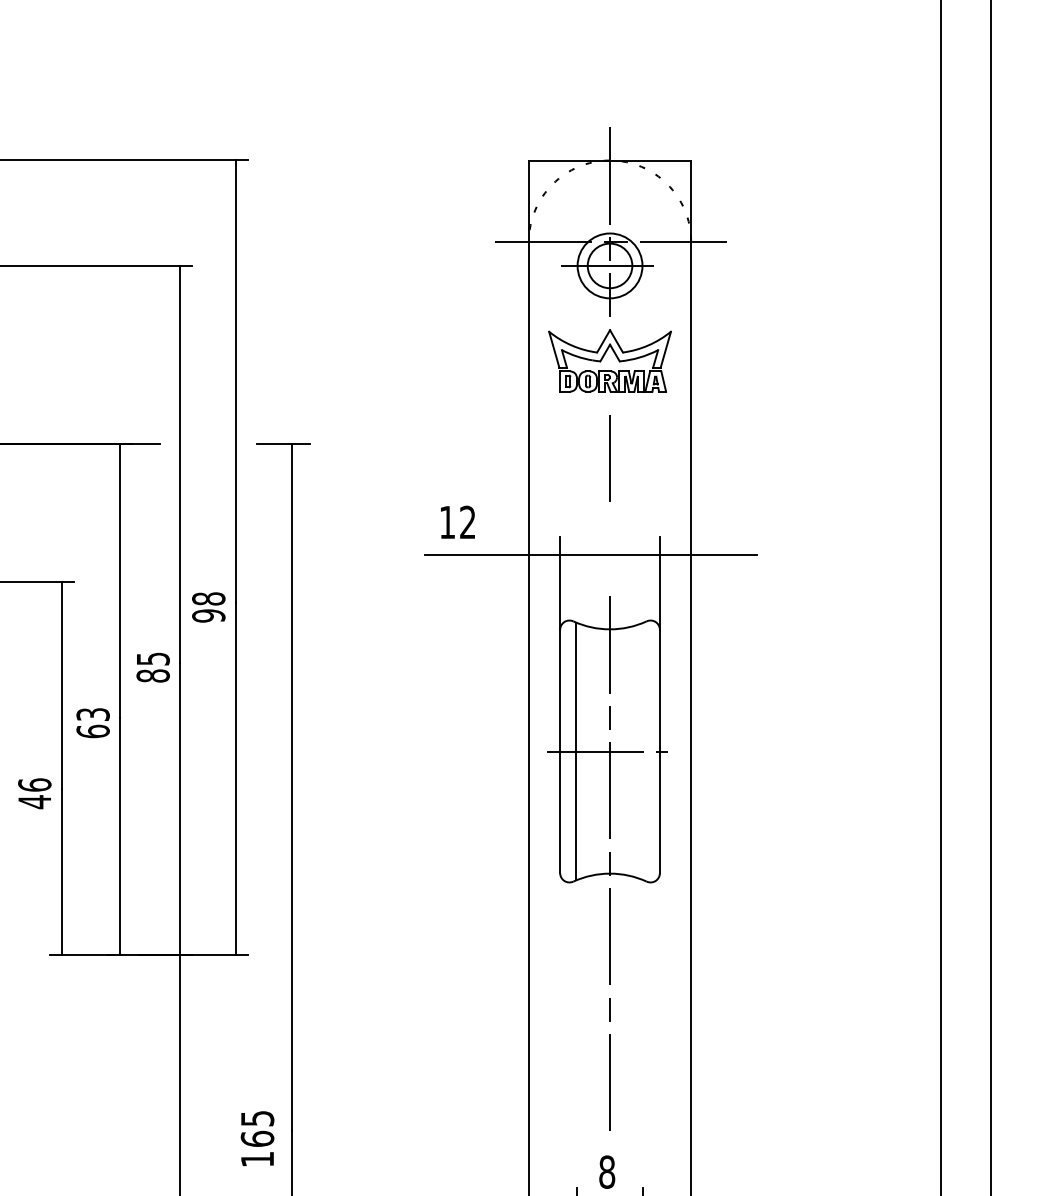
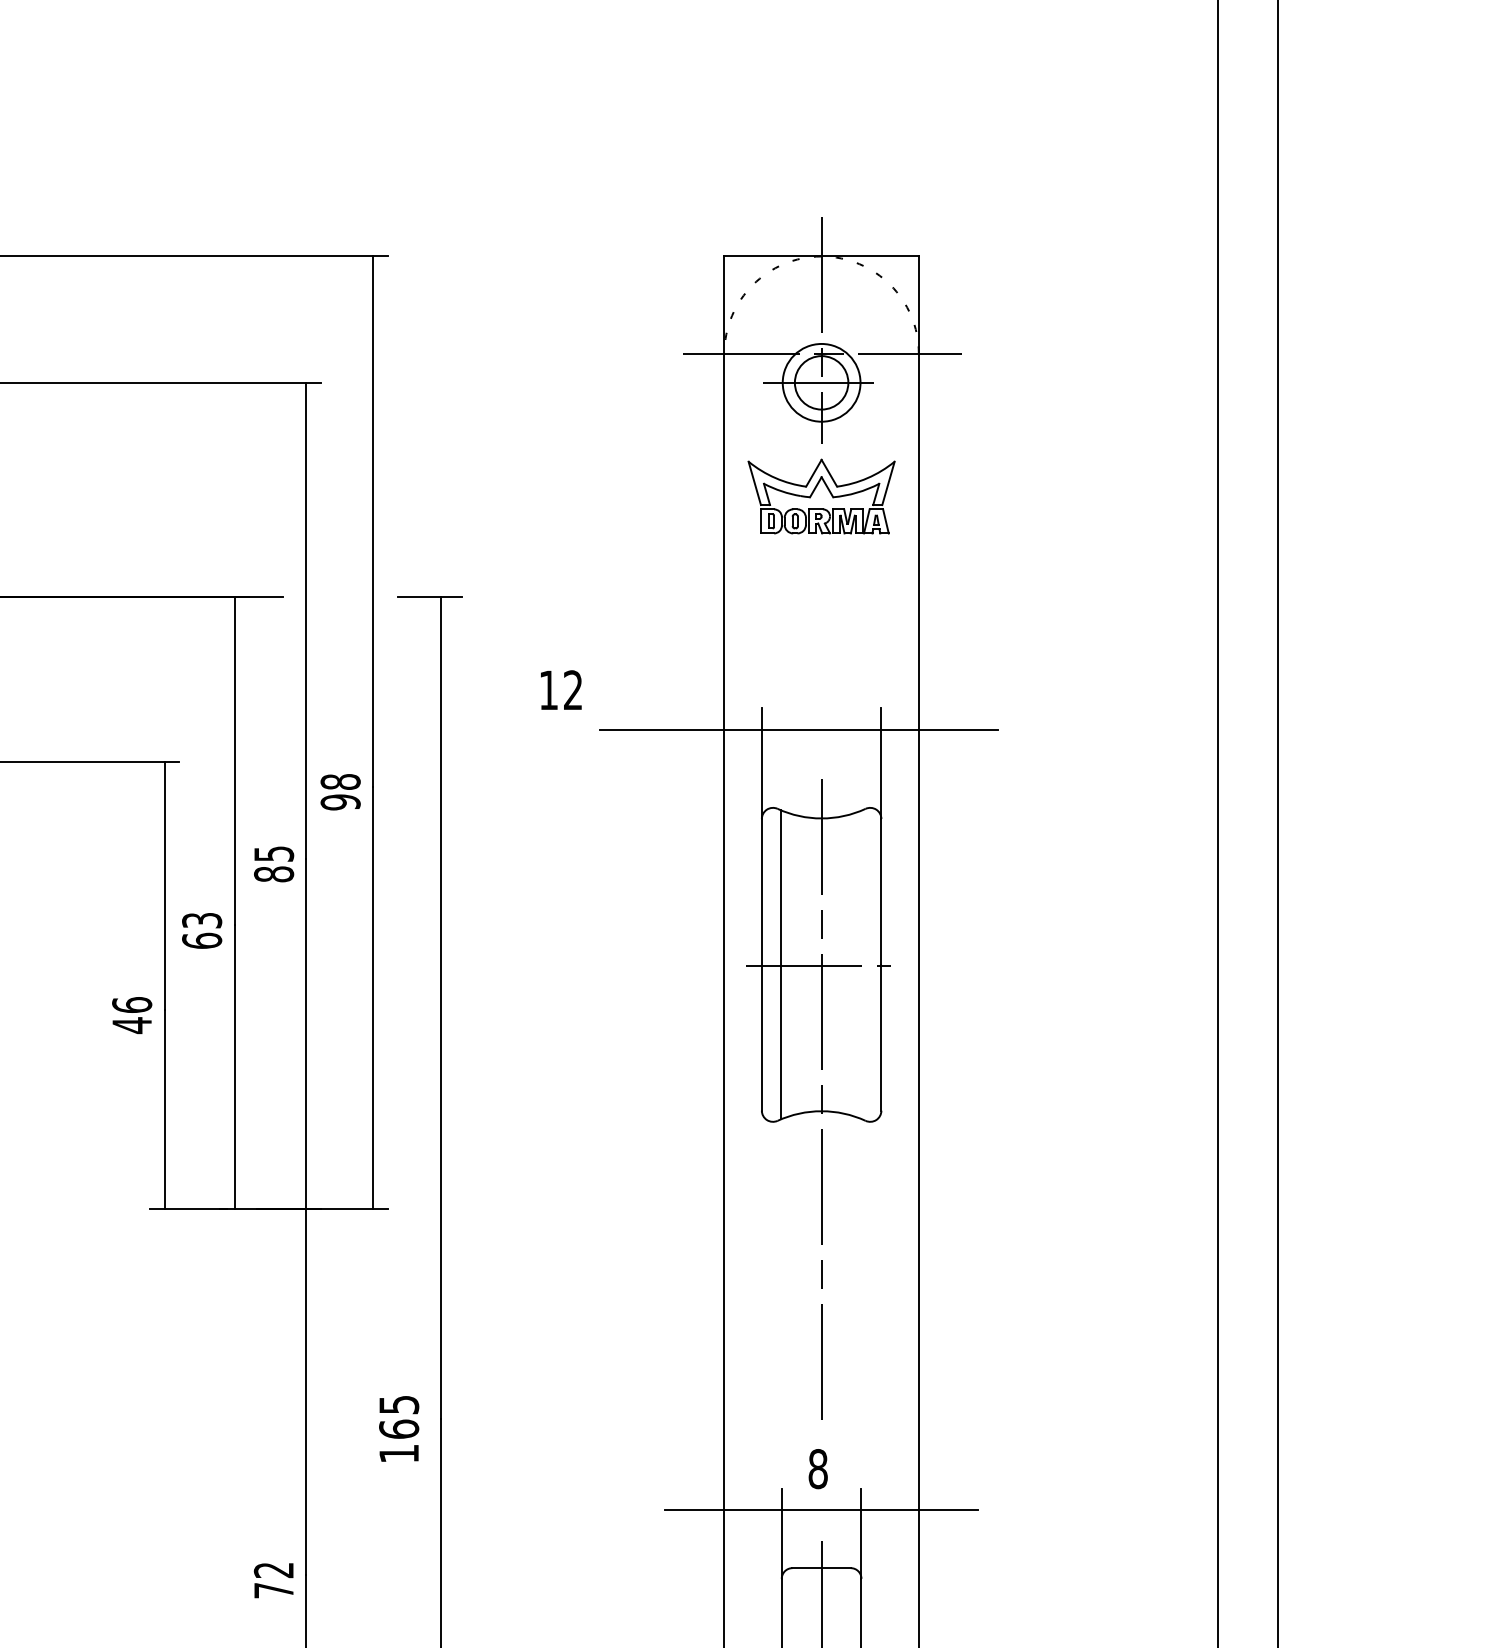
line: (609, 458) -> (821, 613), removed
text: (458, 521) -> (561, 689), moved

